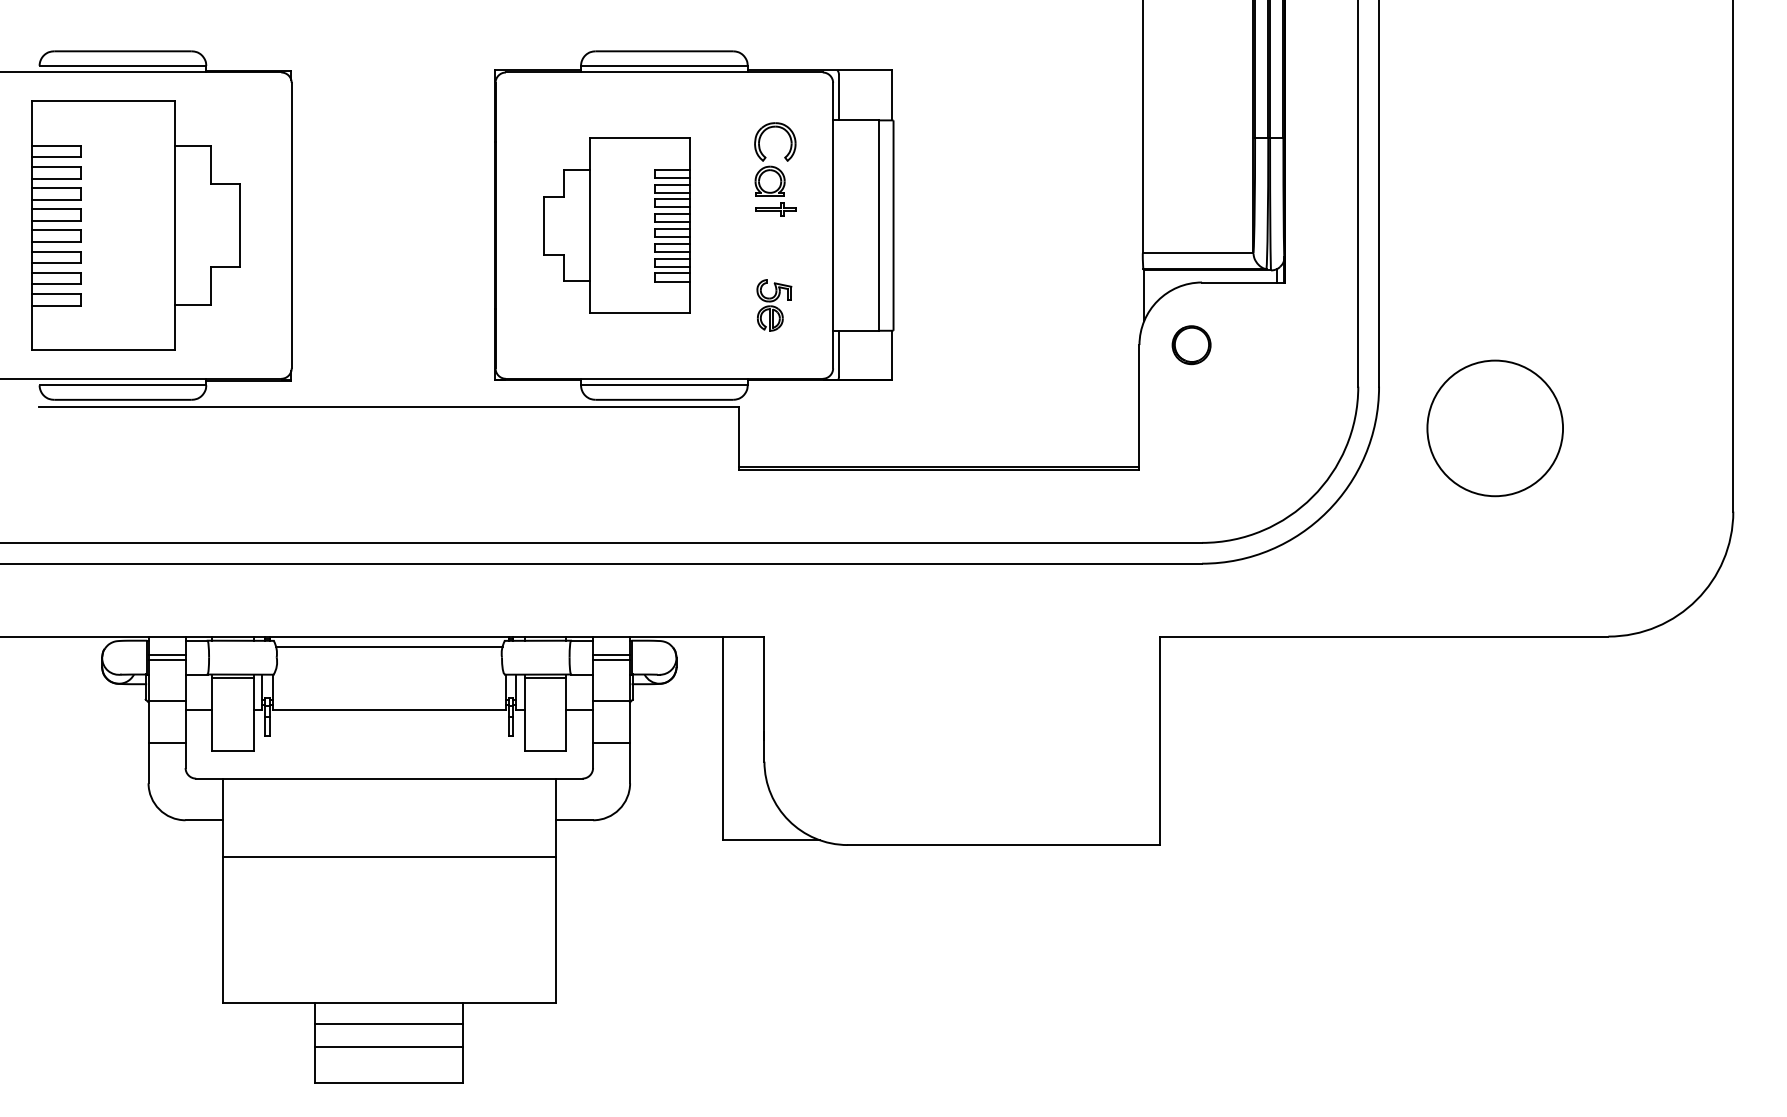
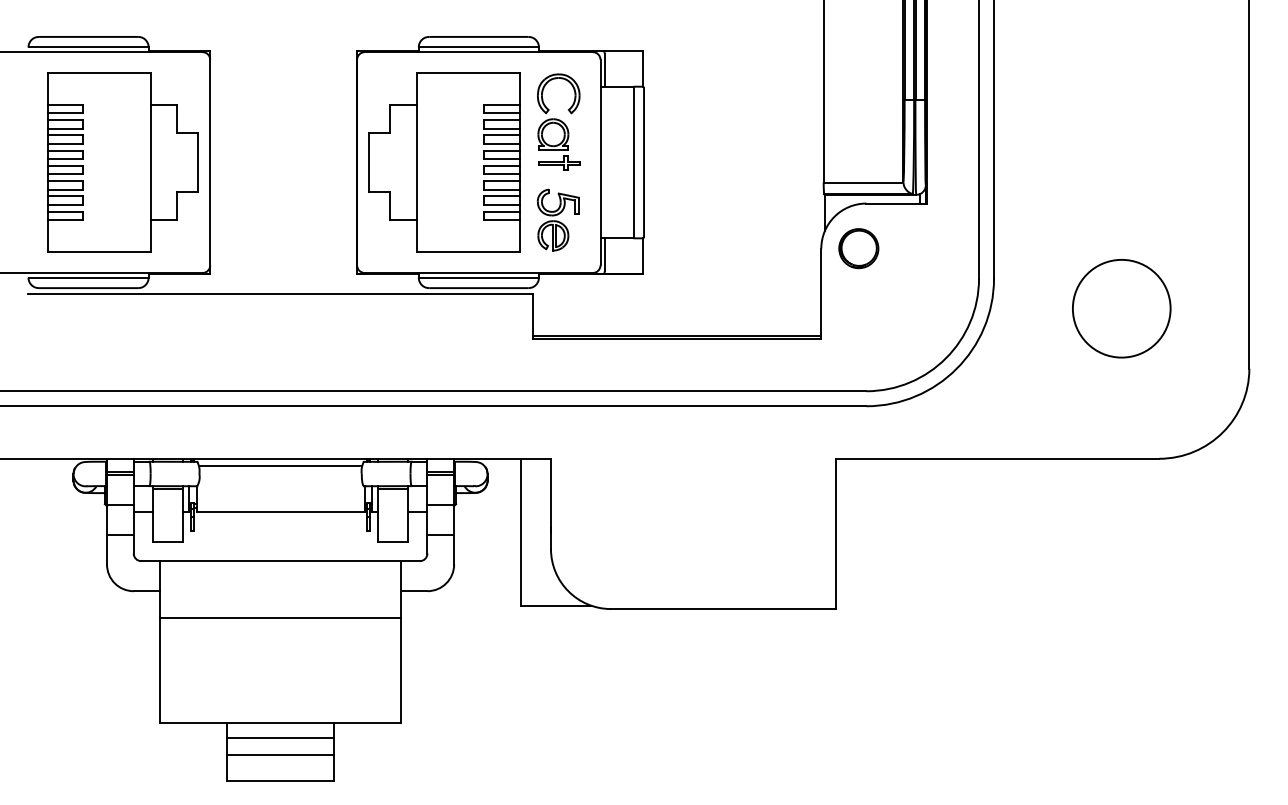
part: (774, 168) -> (558, 121), size x1.43
part: (135, 225) -> (122, 162), moved
part: (616, 225) -> (444, 162), size x1.43
part: (773, 304) -> (557, 219), size x1.67
part: (1191, 344) -> (858, 248), size x1.43
circle: (1494, 428) -> (1121, 308), moved

